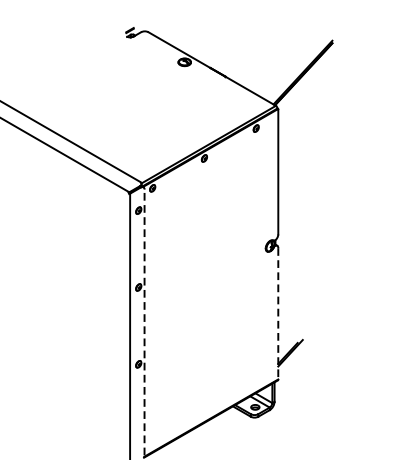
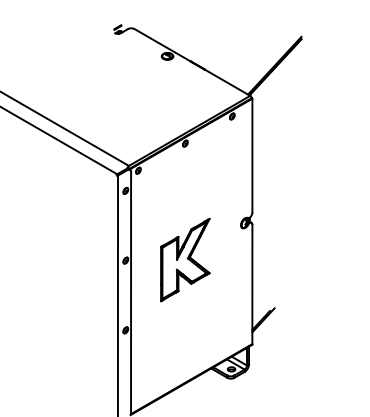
part: (204, 286) -> (185, 259), added
line: (278, 313) -> (252, 284), dashed -> solid
line: (145, 322) -> (131, 292), dashed -> solid

